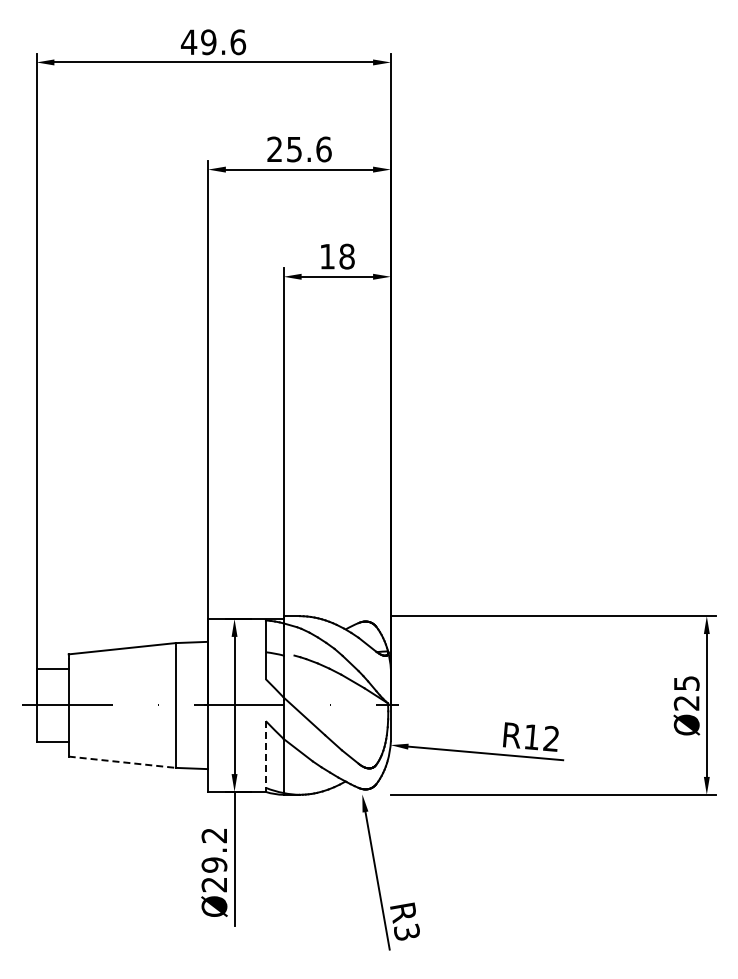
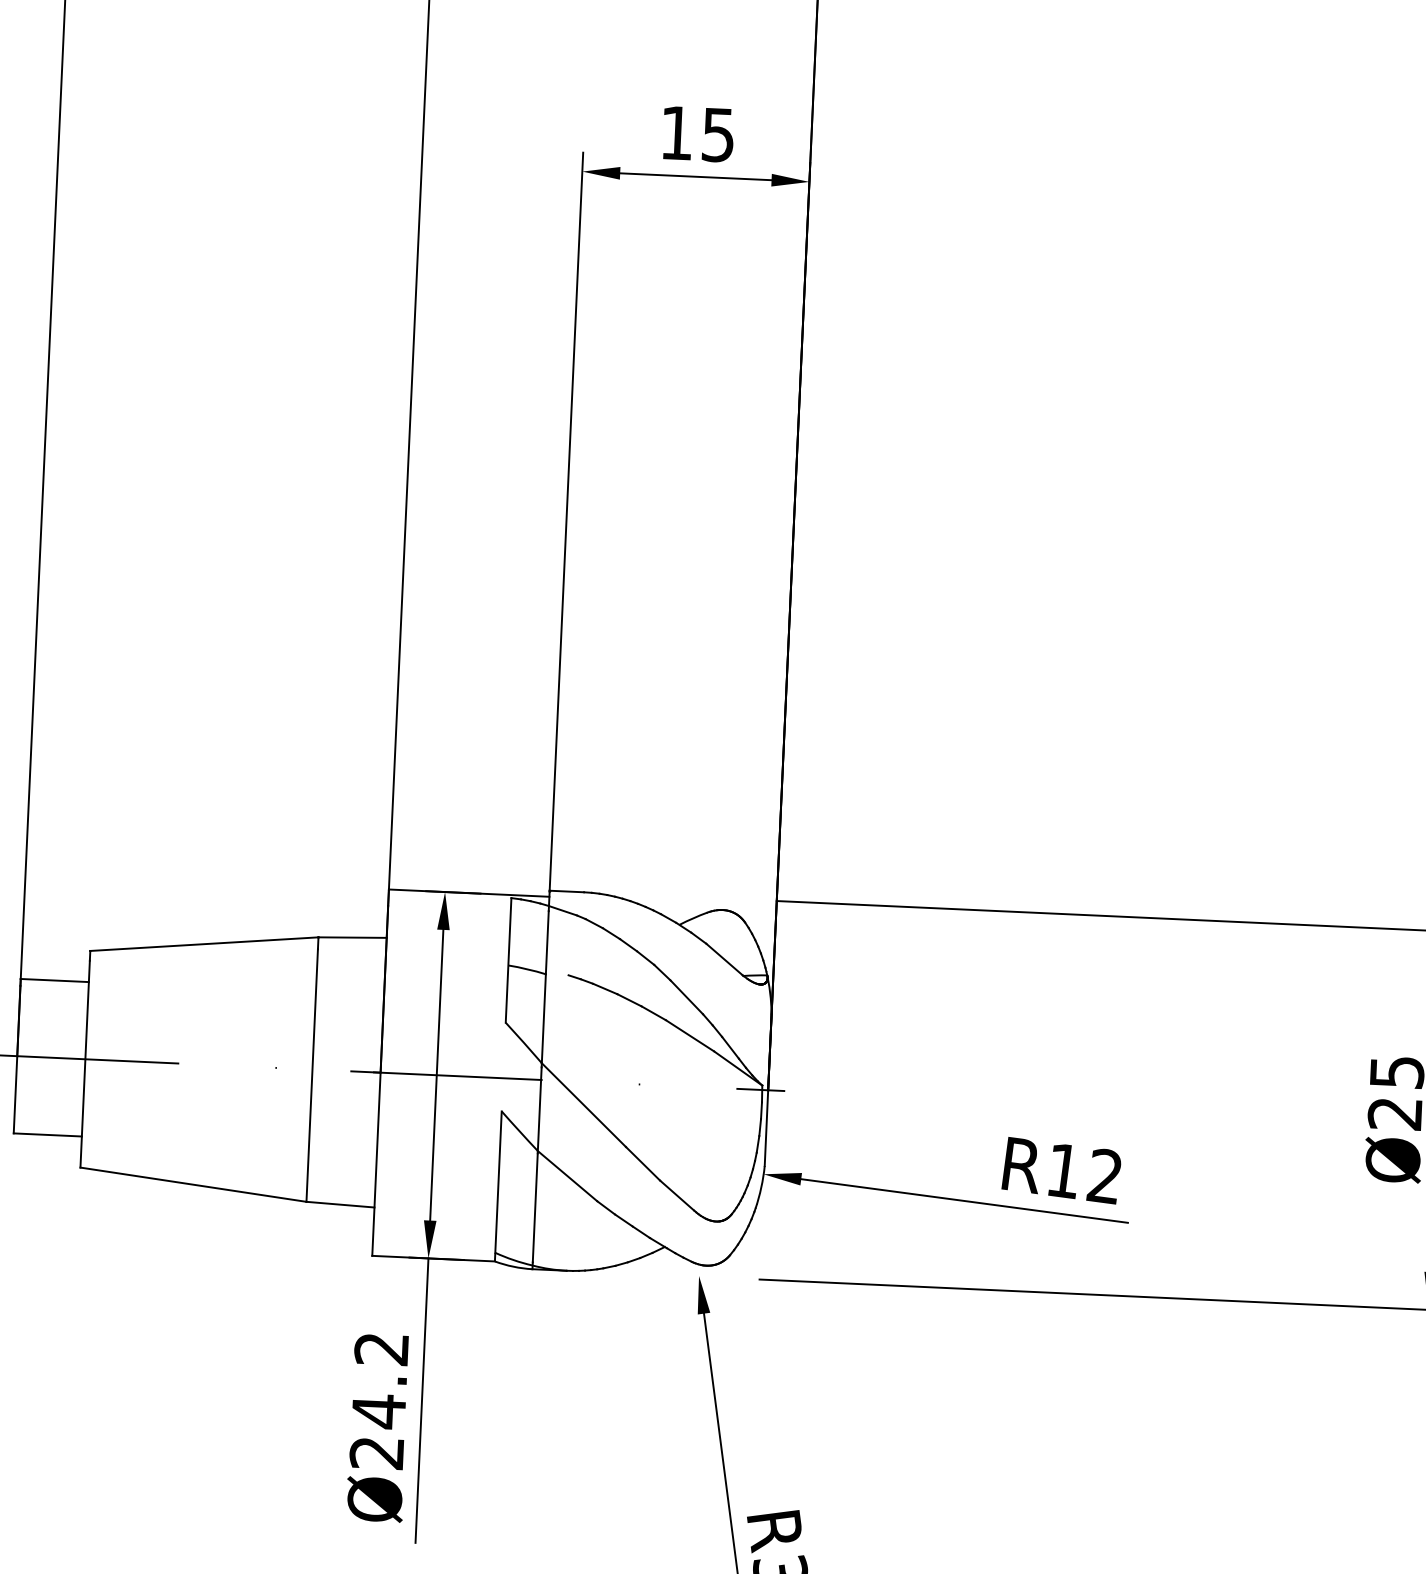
text: (346, 256) -> (717, 134), 18 -> 15
line: (265, 755) -> (497, 1184), dashed -> solid
line: (122, 762) -> (193, 1185), dashed -> solid
text: (214, 865) -> (378, 1412), Ø29.2 -> Ø24.2

